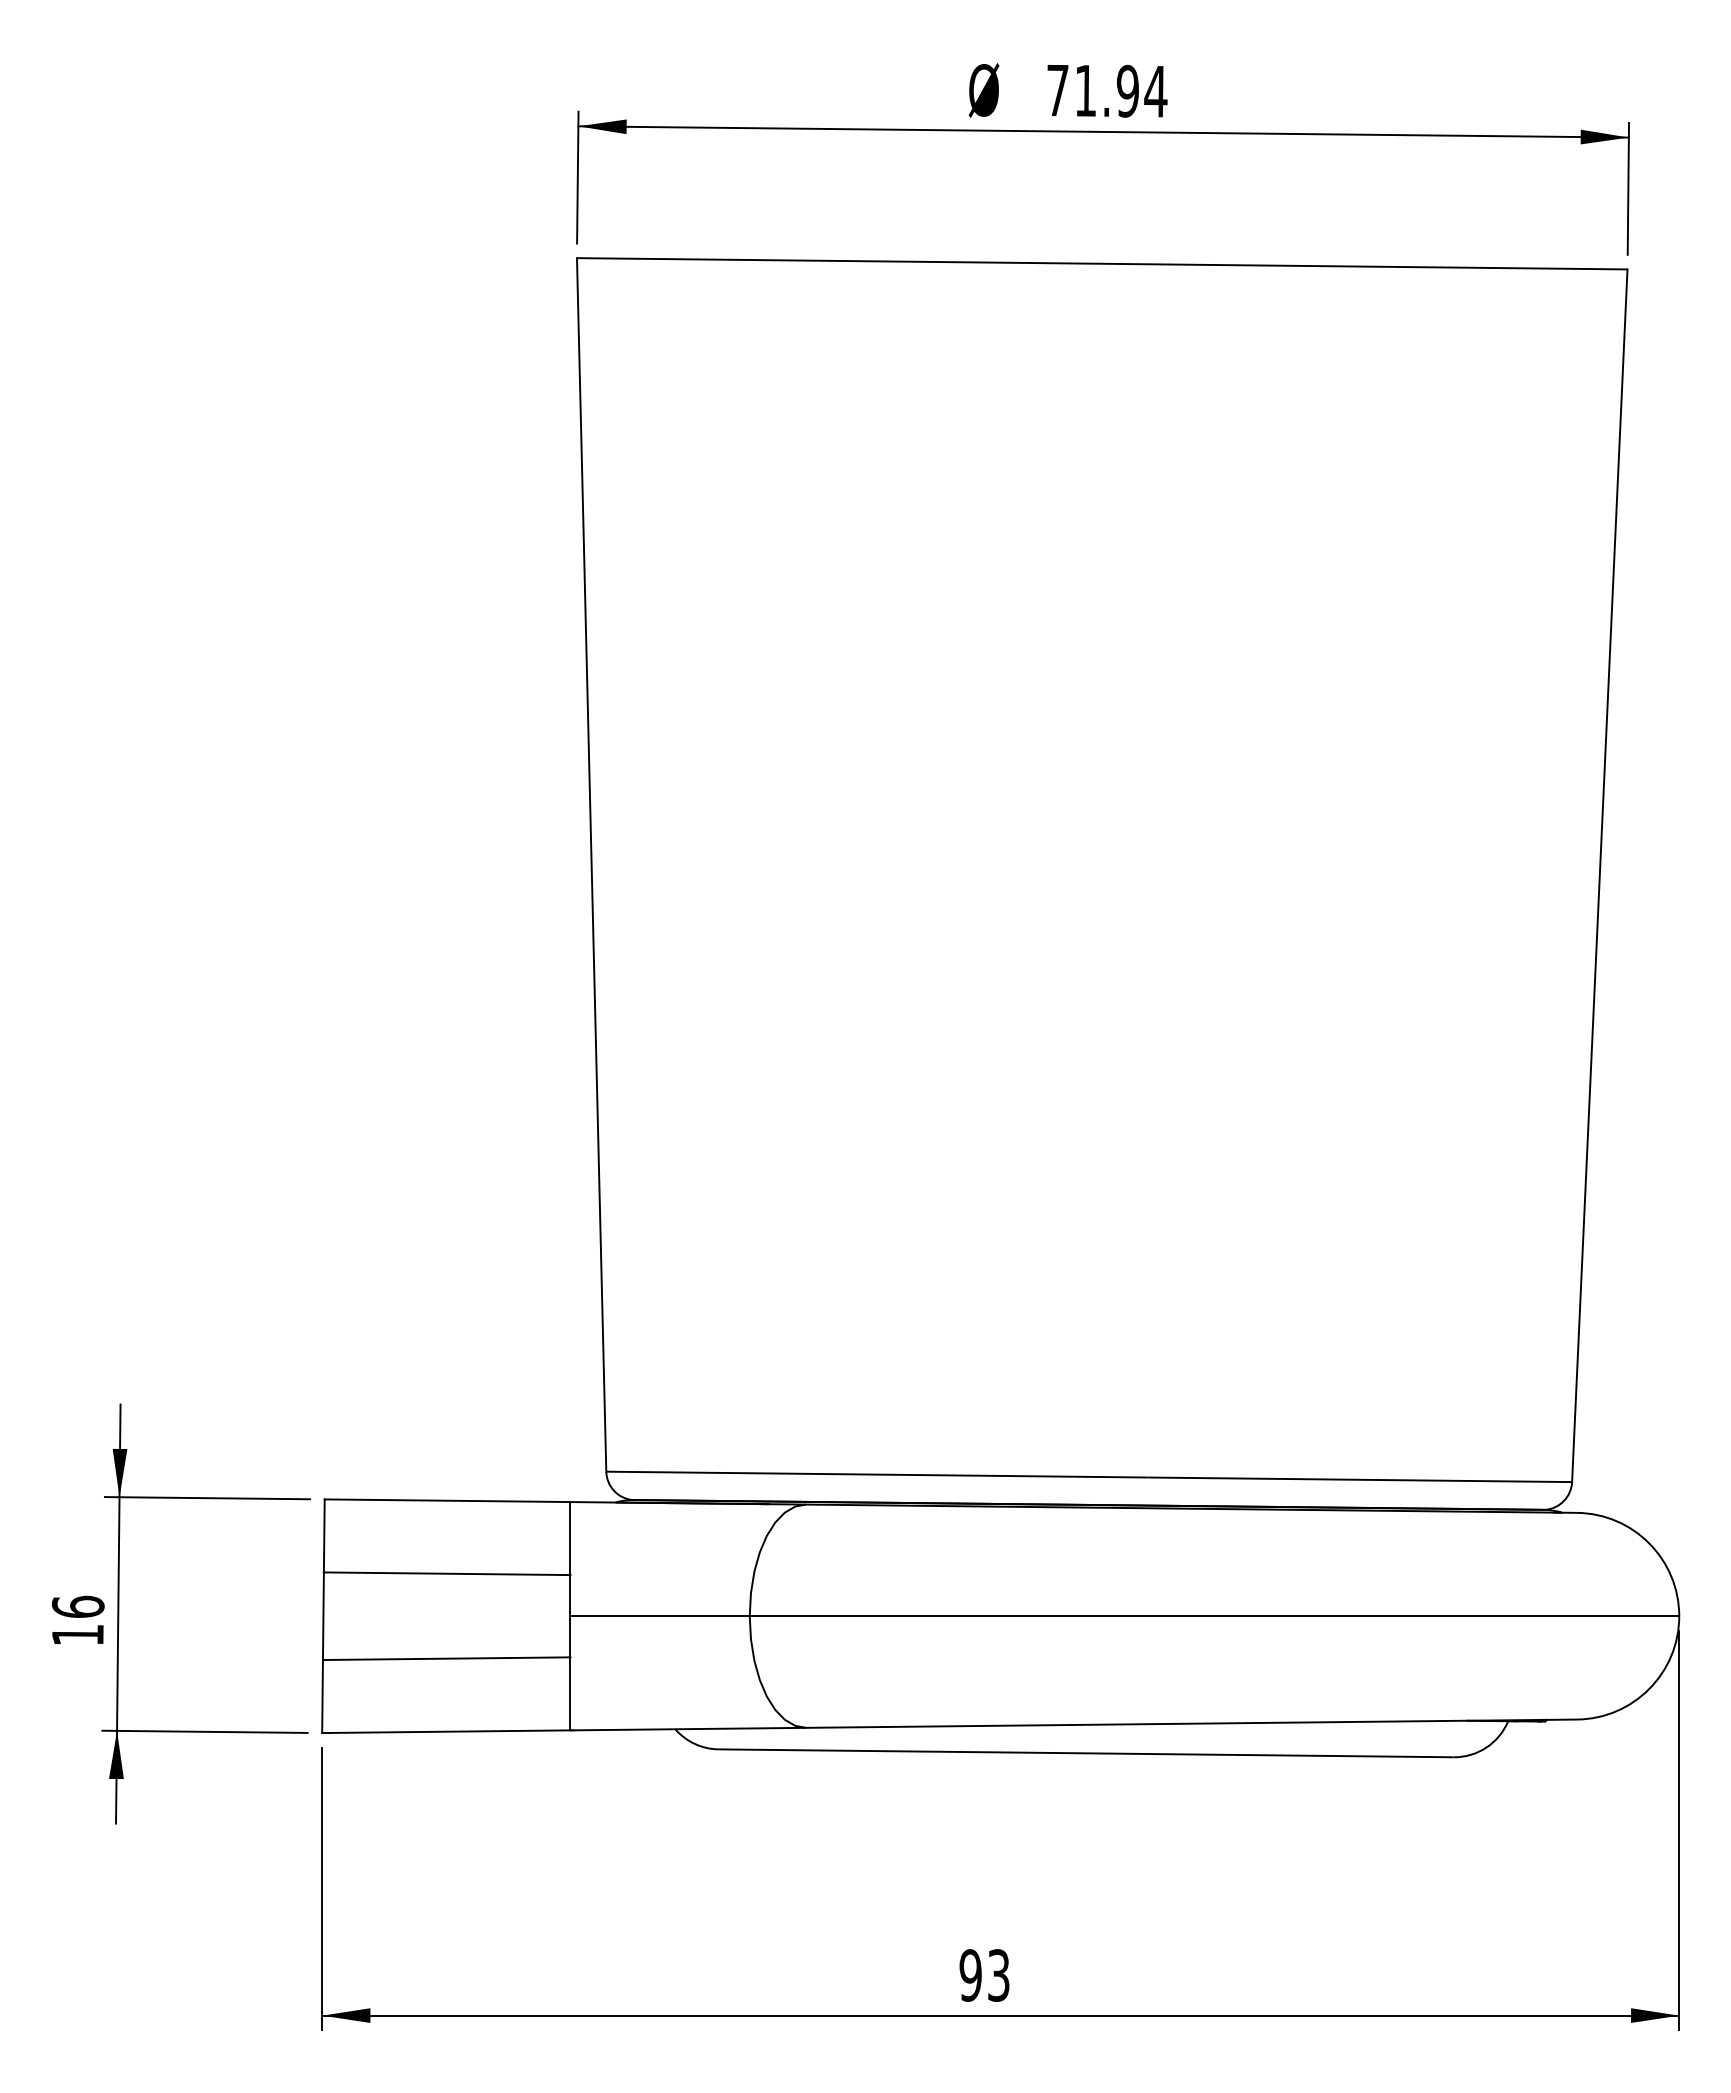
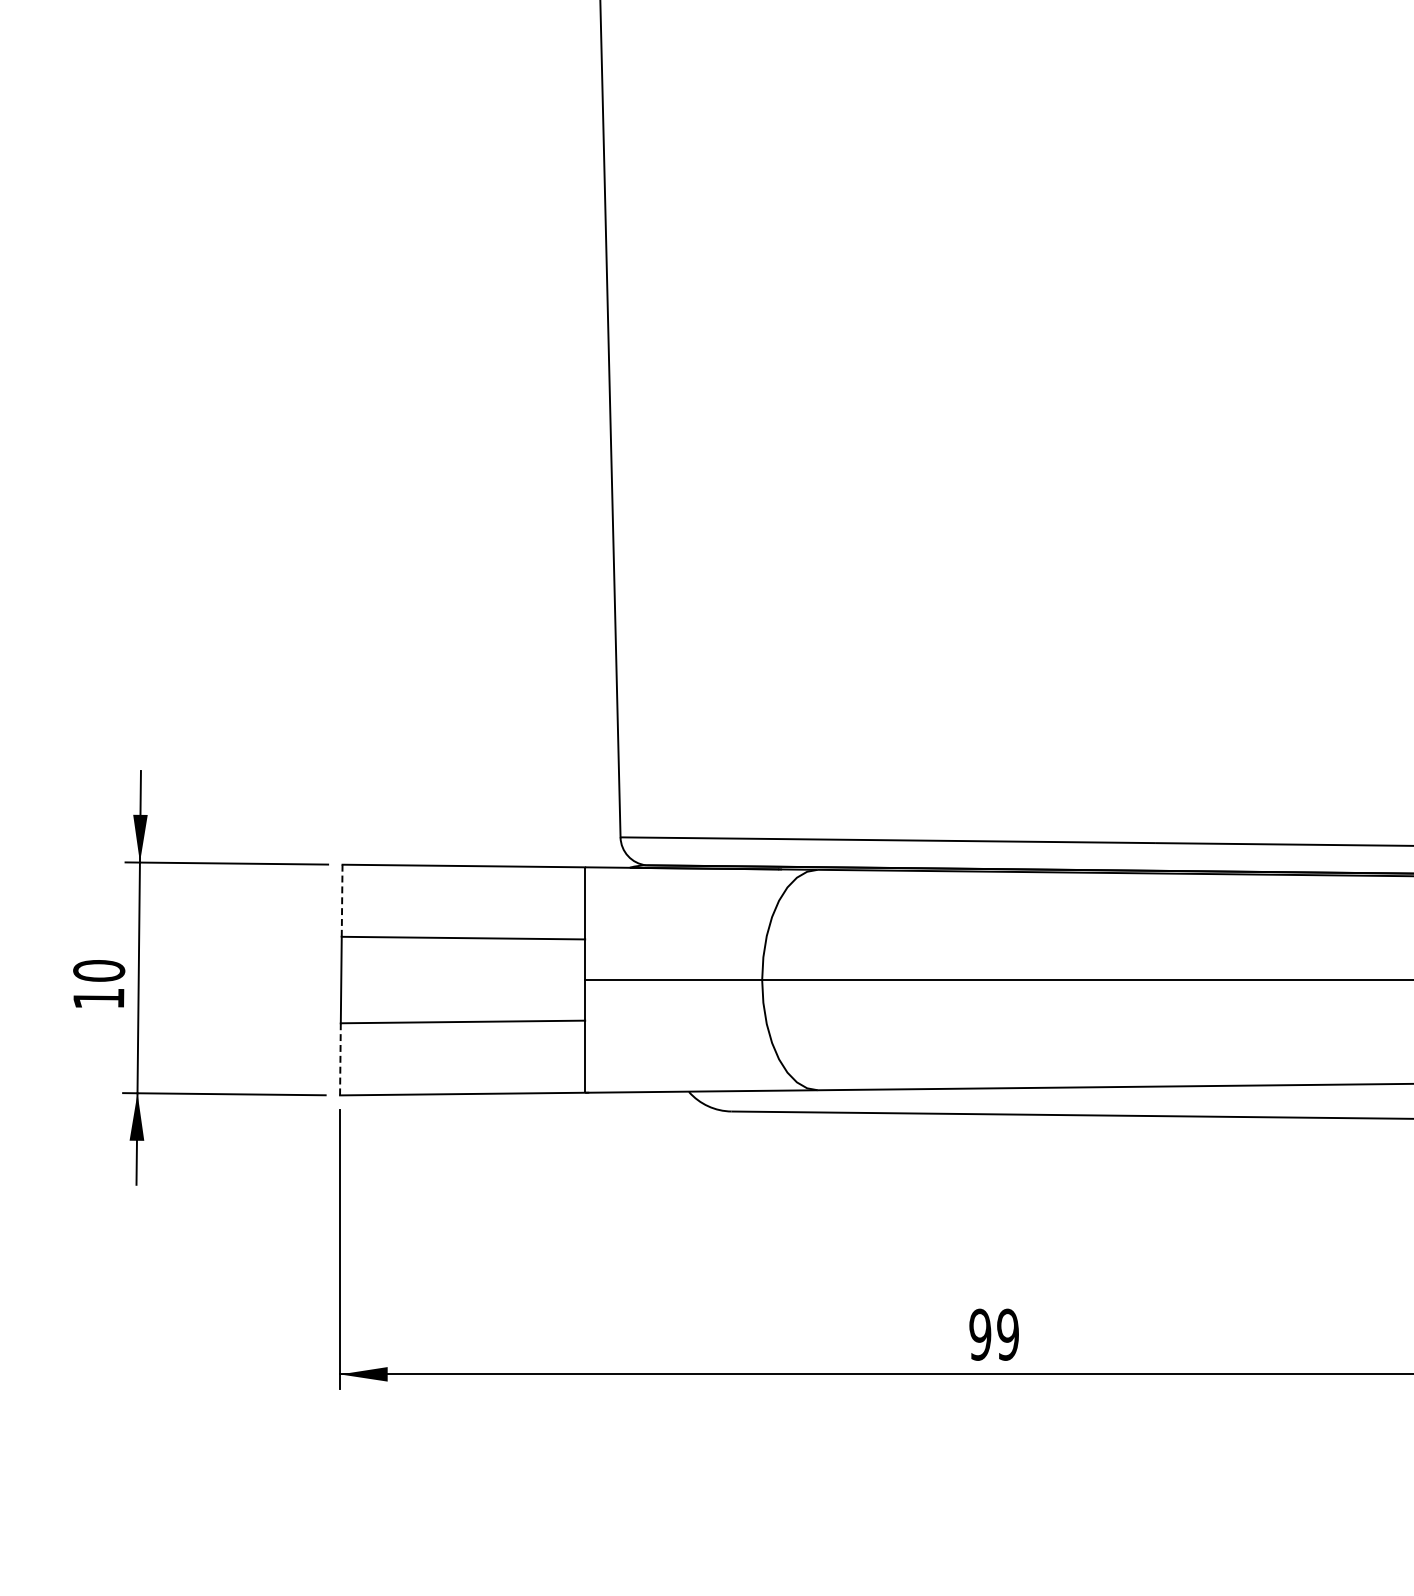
line: (324, 1535) -> (342, 900), solid -> dashed
text: (77, 1606) -> (98, 970), 16 -> 10
line: (322, 1696) -> (340, 1059), solid -> dashed
text: (998, 1975) -> (1007, 1334), 93 -> 99

